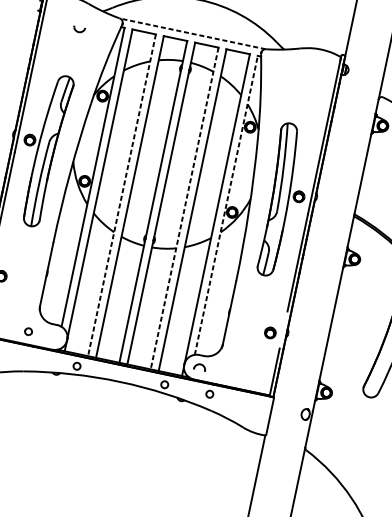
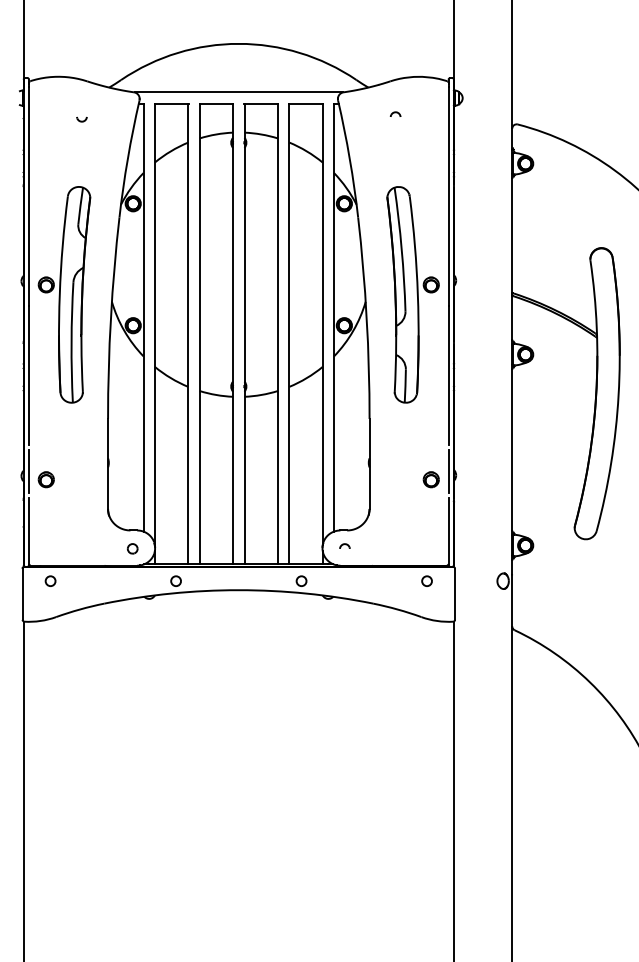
part: (78, 29) -> (81, 119), size x0.62
line: (192, 33) -> (238, 92), dashed -> solid
part: (299, 71) -> (395, 113), added
line: (122, 195) -> (188, 334), dashed -> solid
line: (226, 205) -> (334, 317), dashed -> solid
line: (184, 208) -> (277, 334), dashed -> solid
line: (283, 329) -> (448, 471), added
part: (28, 331) -> (132, 548), moved
part: (200, 366) -> (344, 545), size x0.62
circle: (209, 393) -> (426, 580), moved

